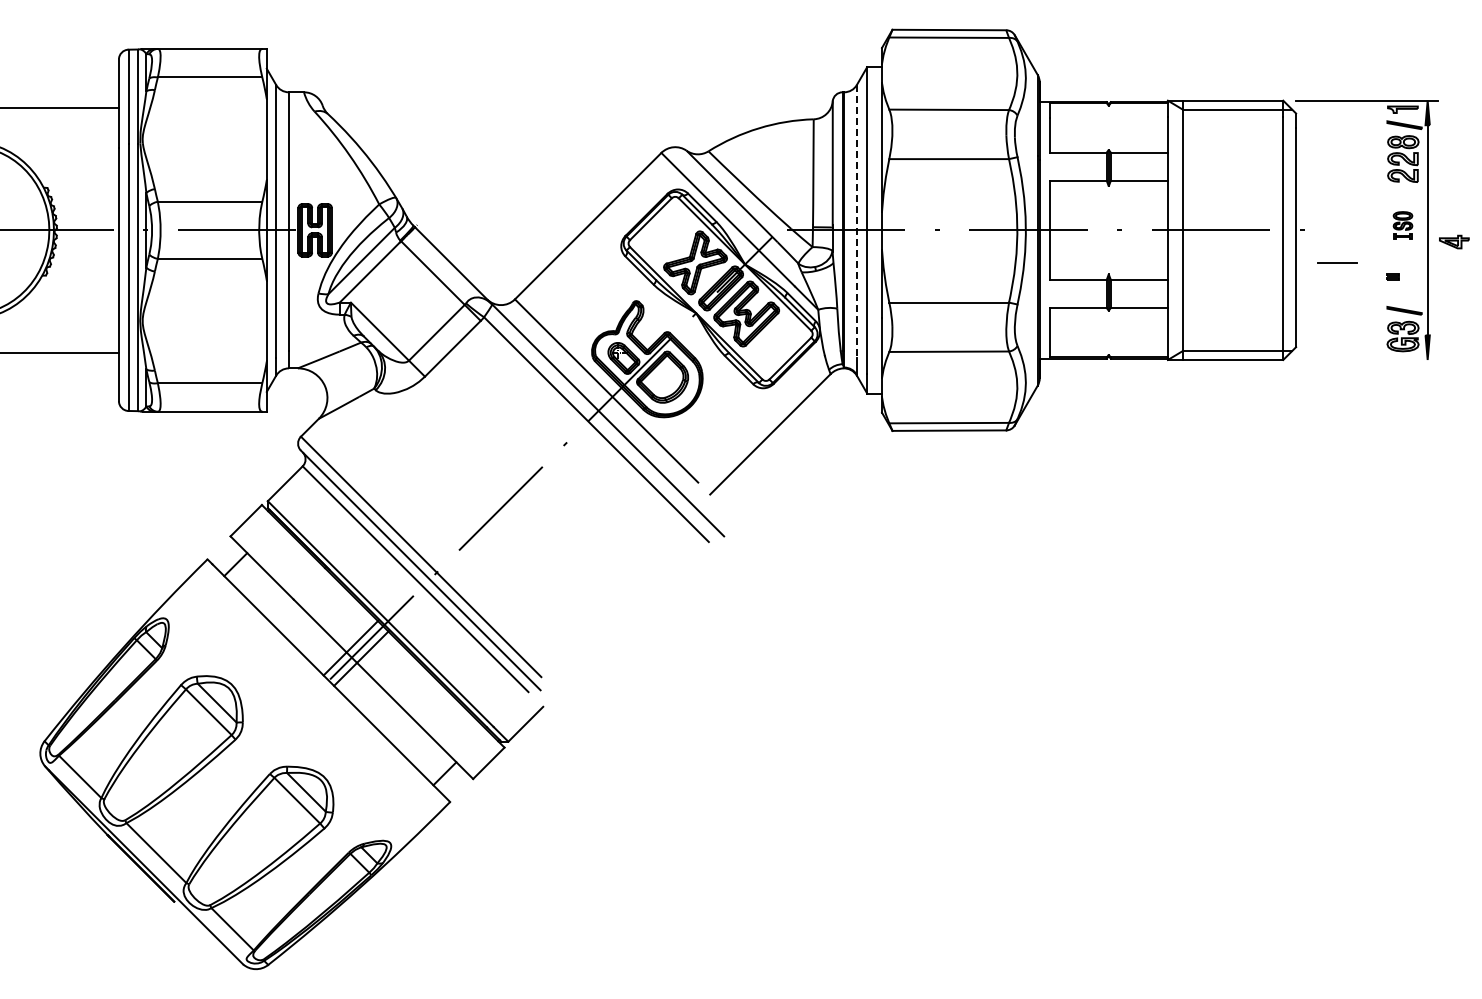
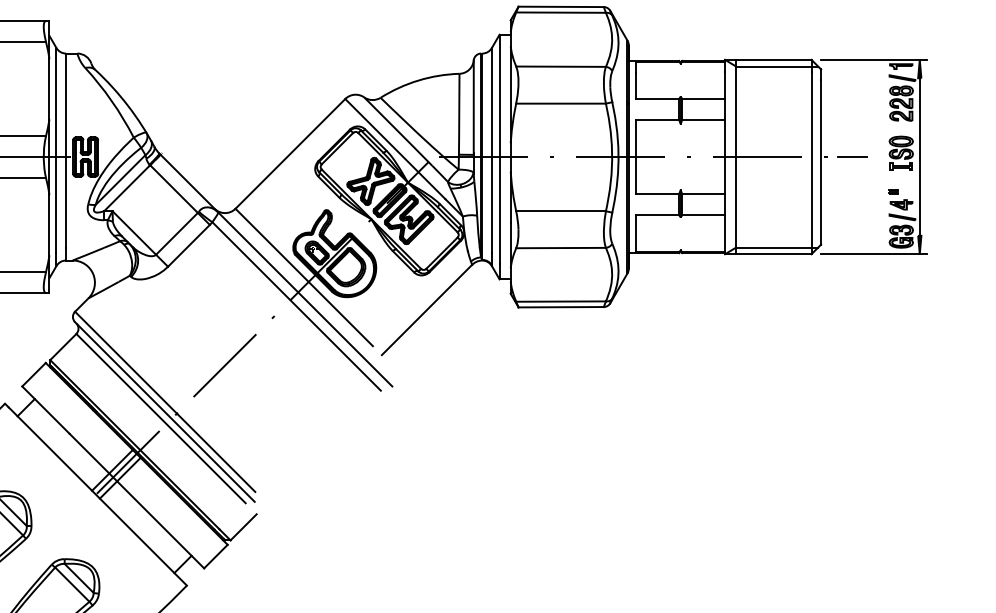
line: (856, 221) -> (491, 150), dashed -> solid
part: (1402, 225) -> (900, 153), size x1.67
part: (1454, 241) -> (901, 204), moved
line: (1337, 262) -> (852, 156), moved
line: (1366, 359) -> (873, 253), added

